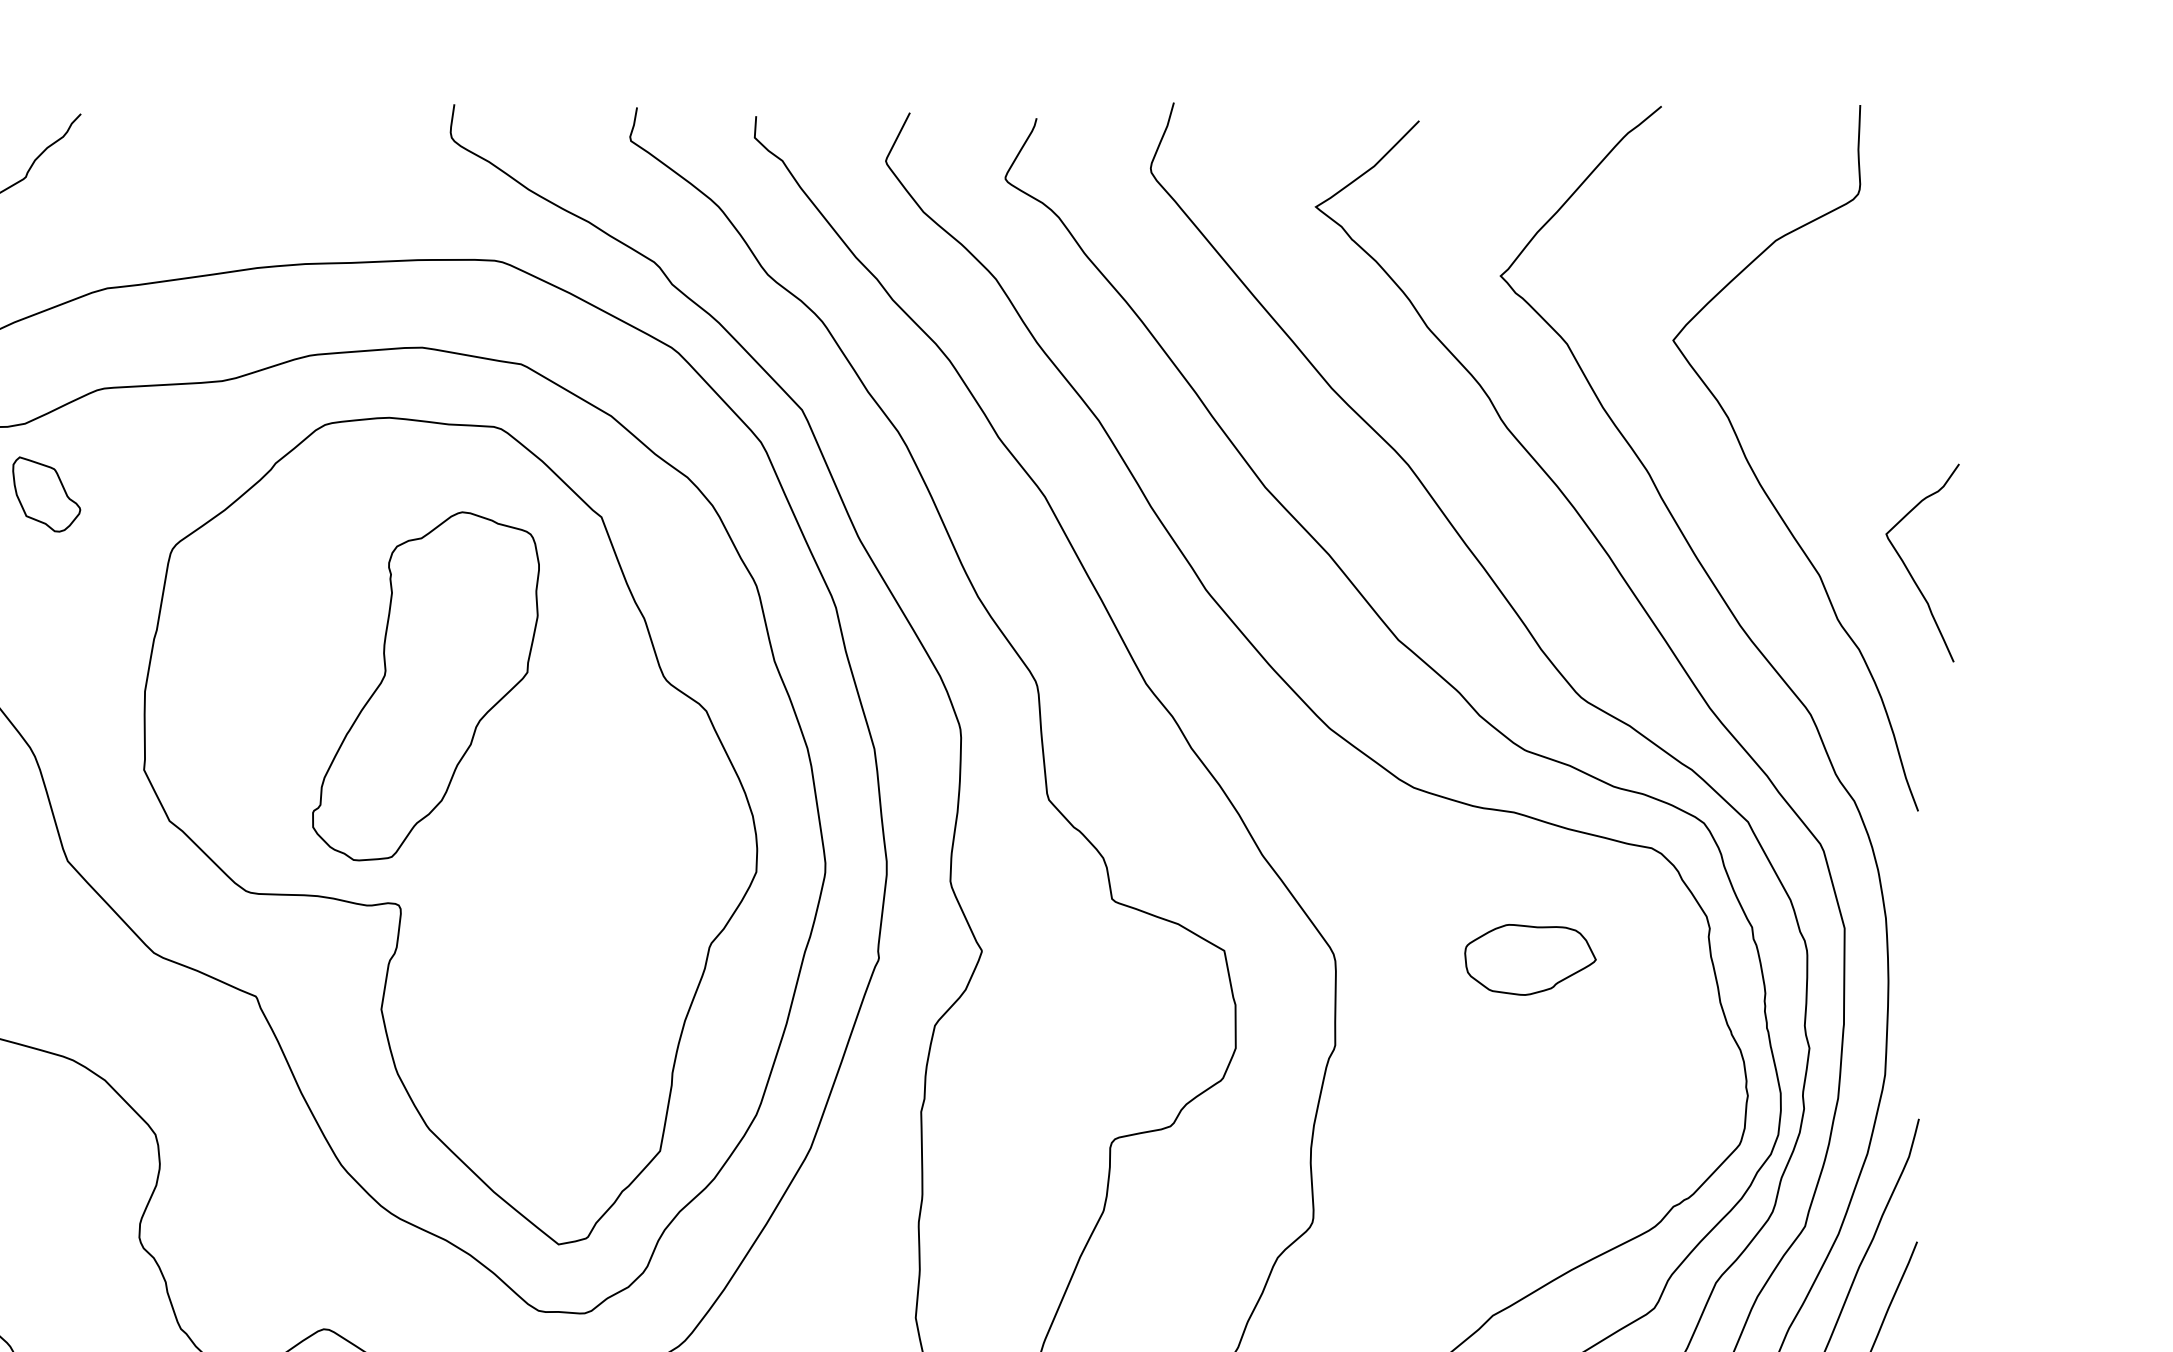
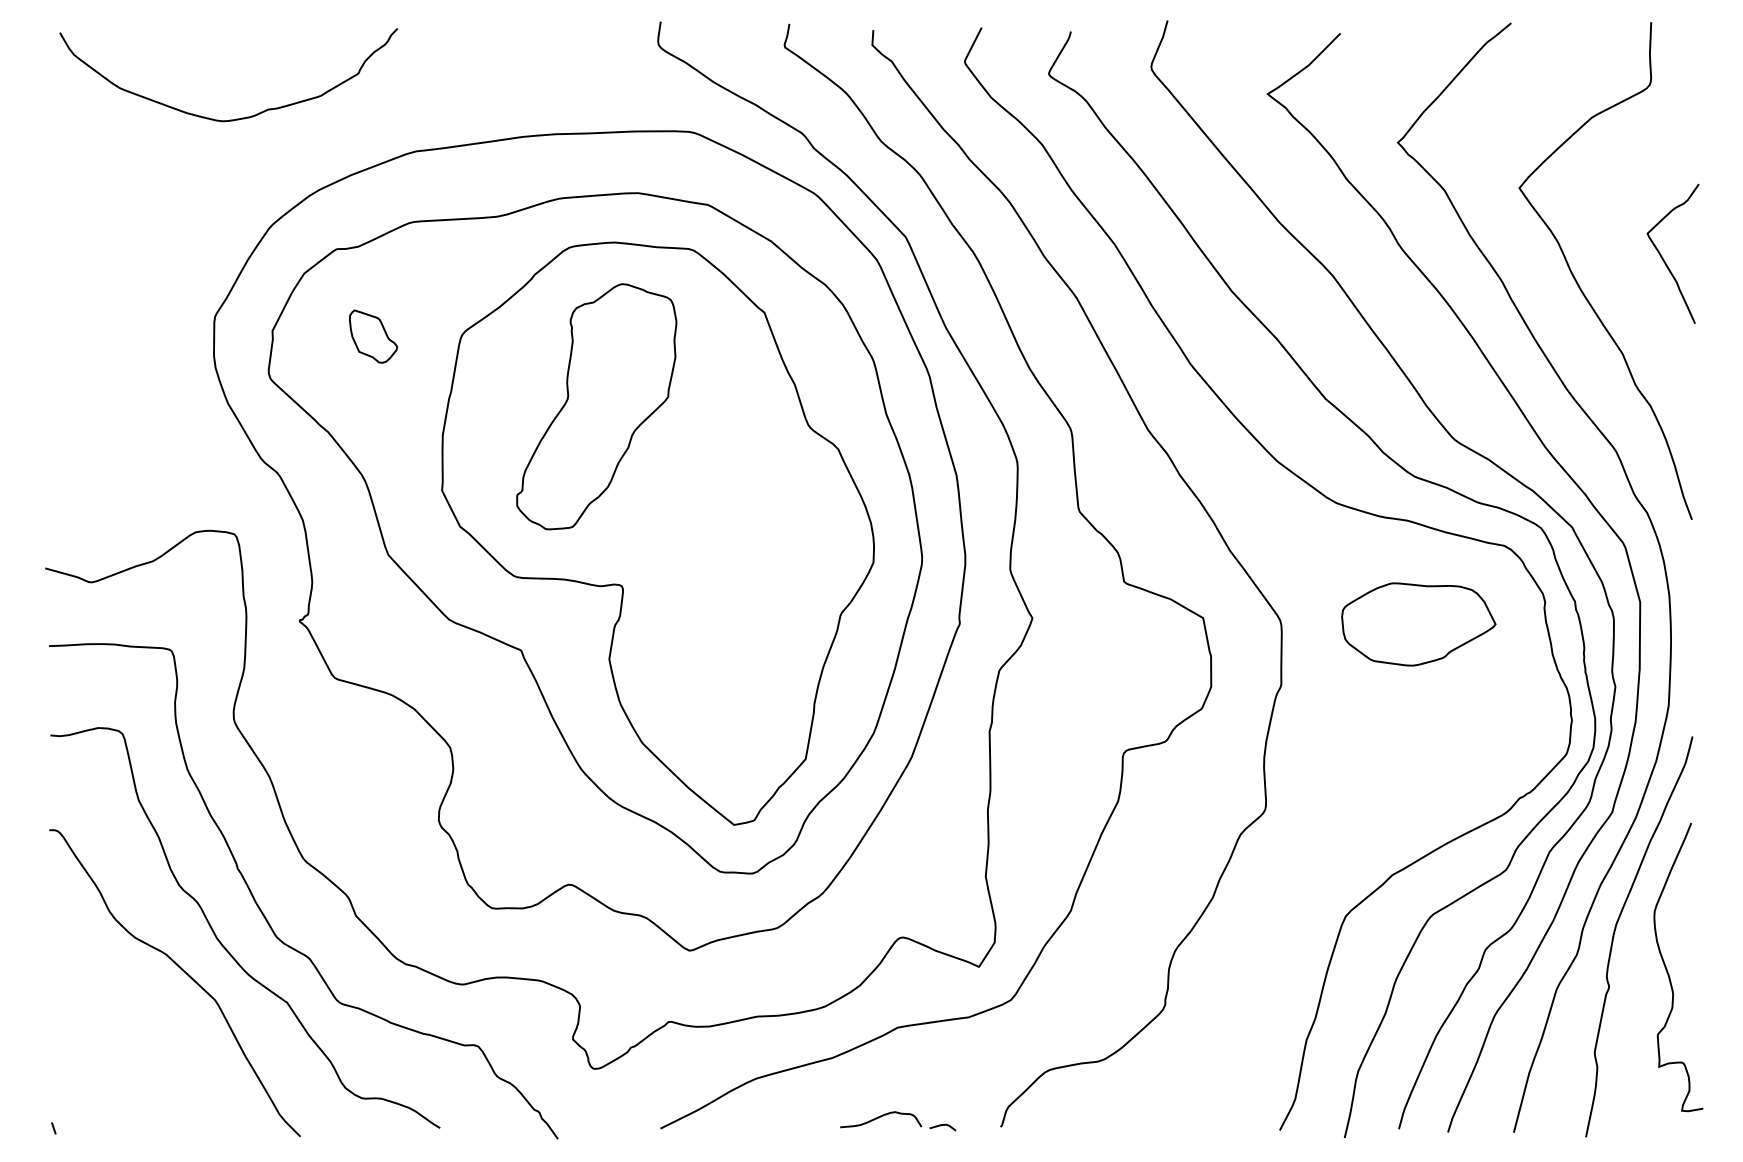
part: (46, 494) -> (373, 336), moved
curve: (1910, 571) -> (1664, 259), moved
part: (425, 685) -> (596, 406), moved
part: (1529, 959) -> (1418, 624), size x1.67

